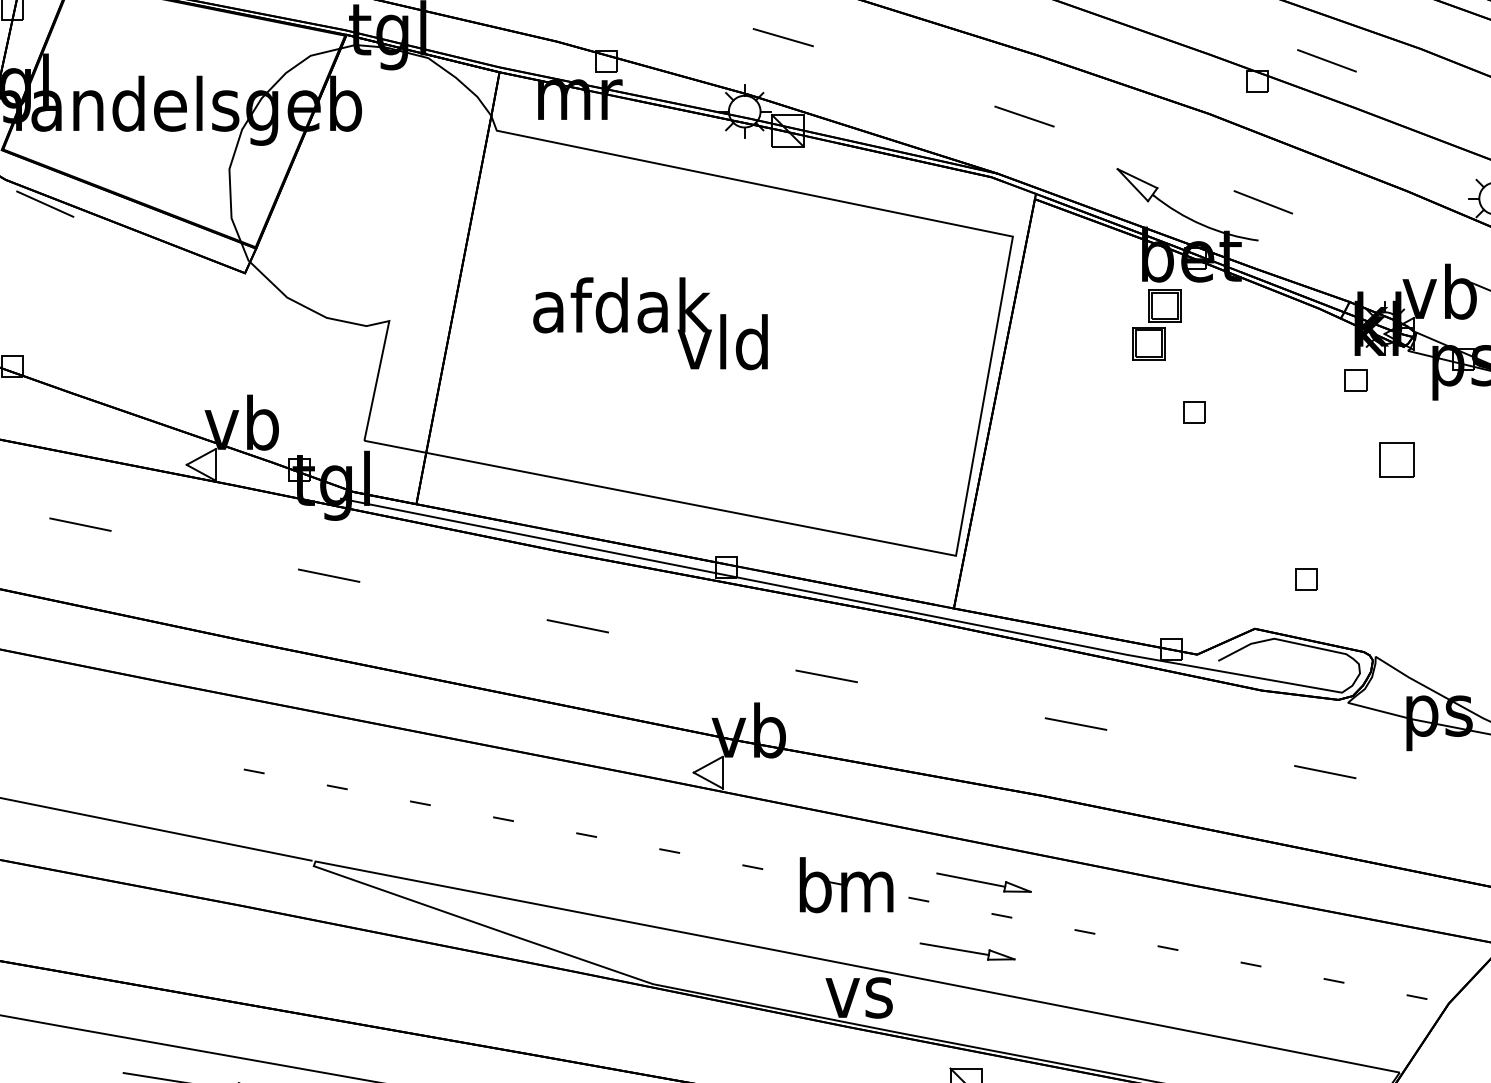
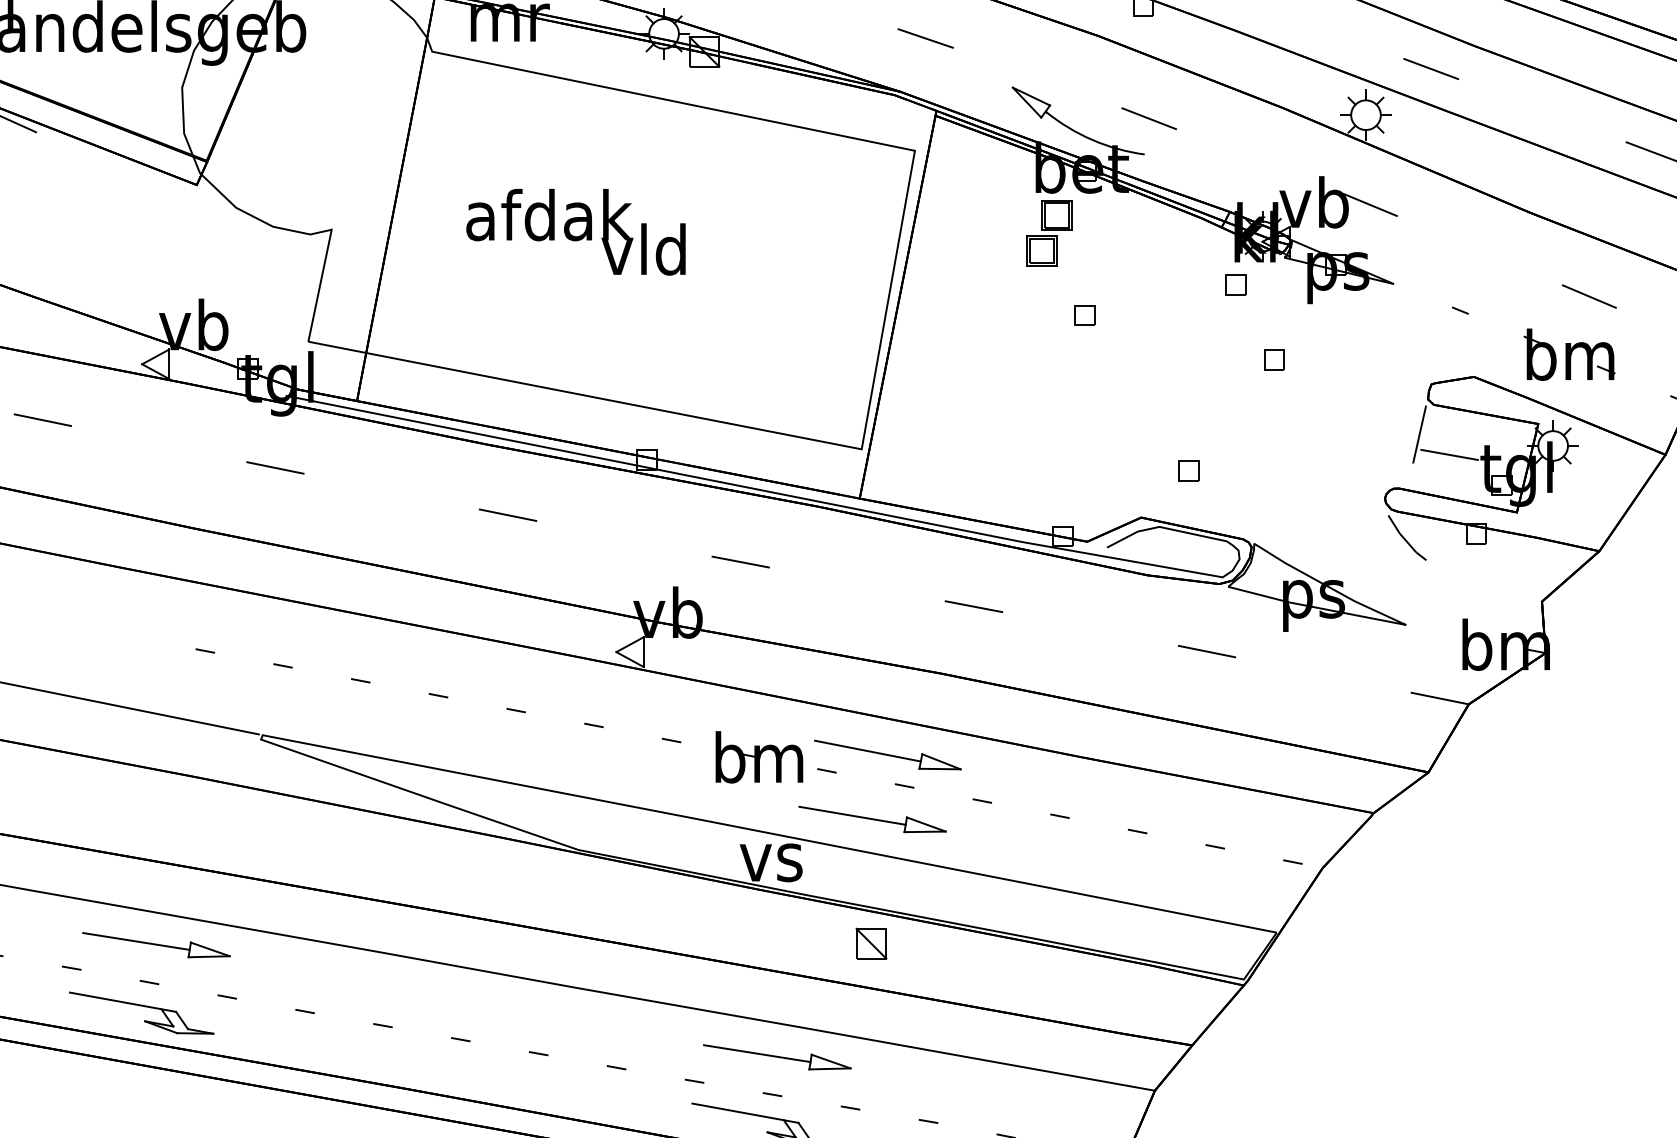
part: (1397, 459) -> (1274, 359), size x0.62
part: (983, 882) -> (887, 754), size x1.67
part: (967, 951) -> (872, 819), size x1.67

